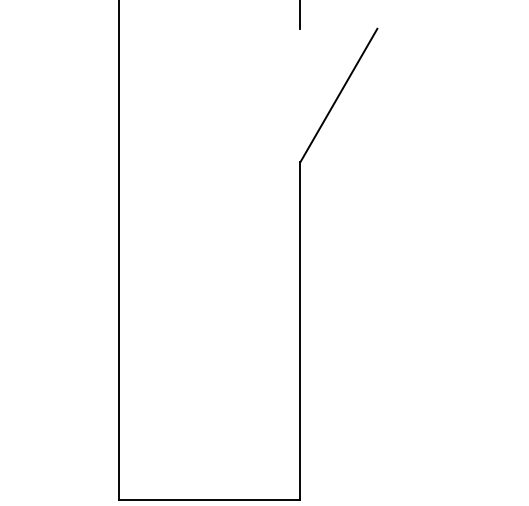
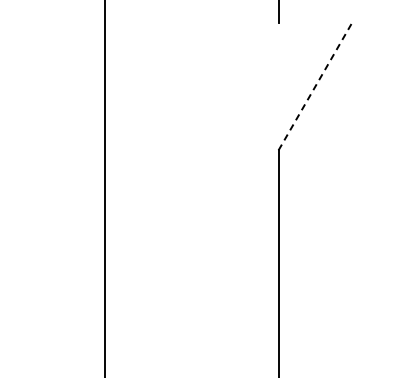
line: (338, 95) -> (314, 86), solid -> dashed

